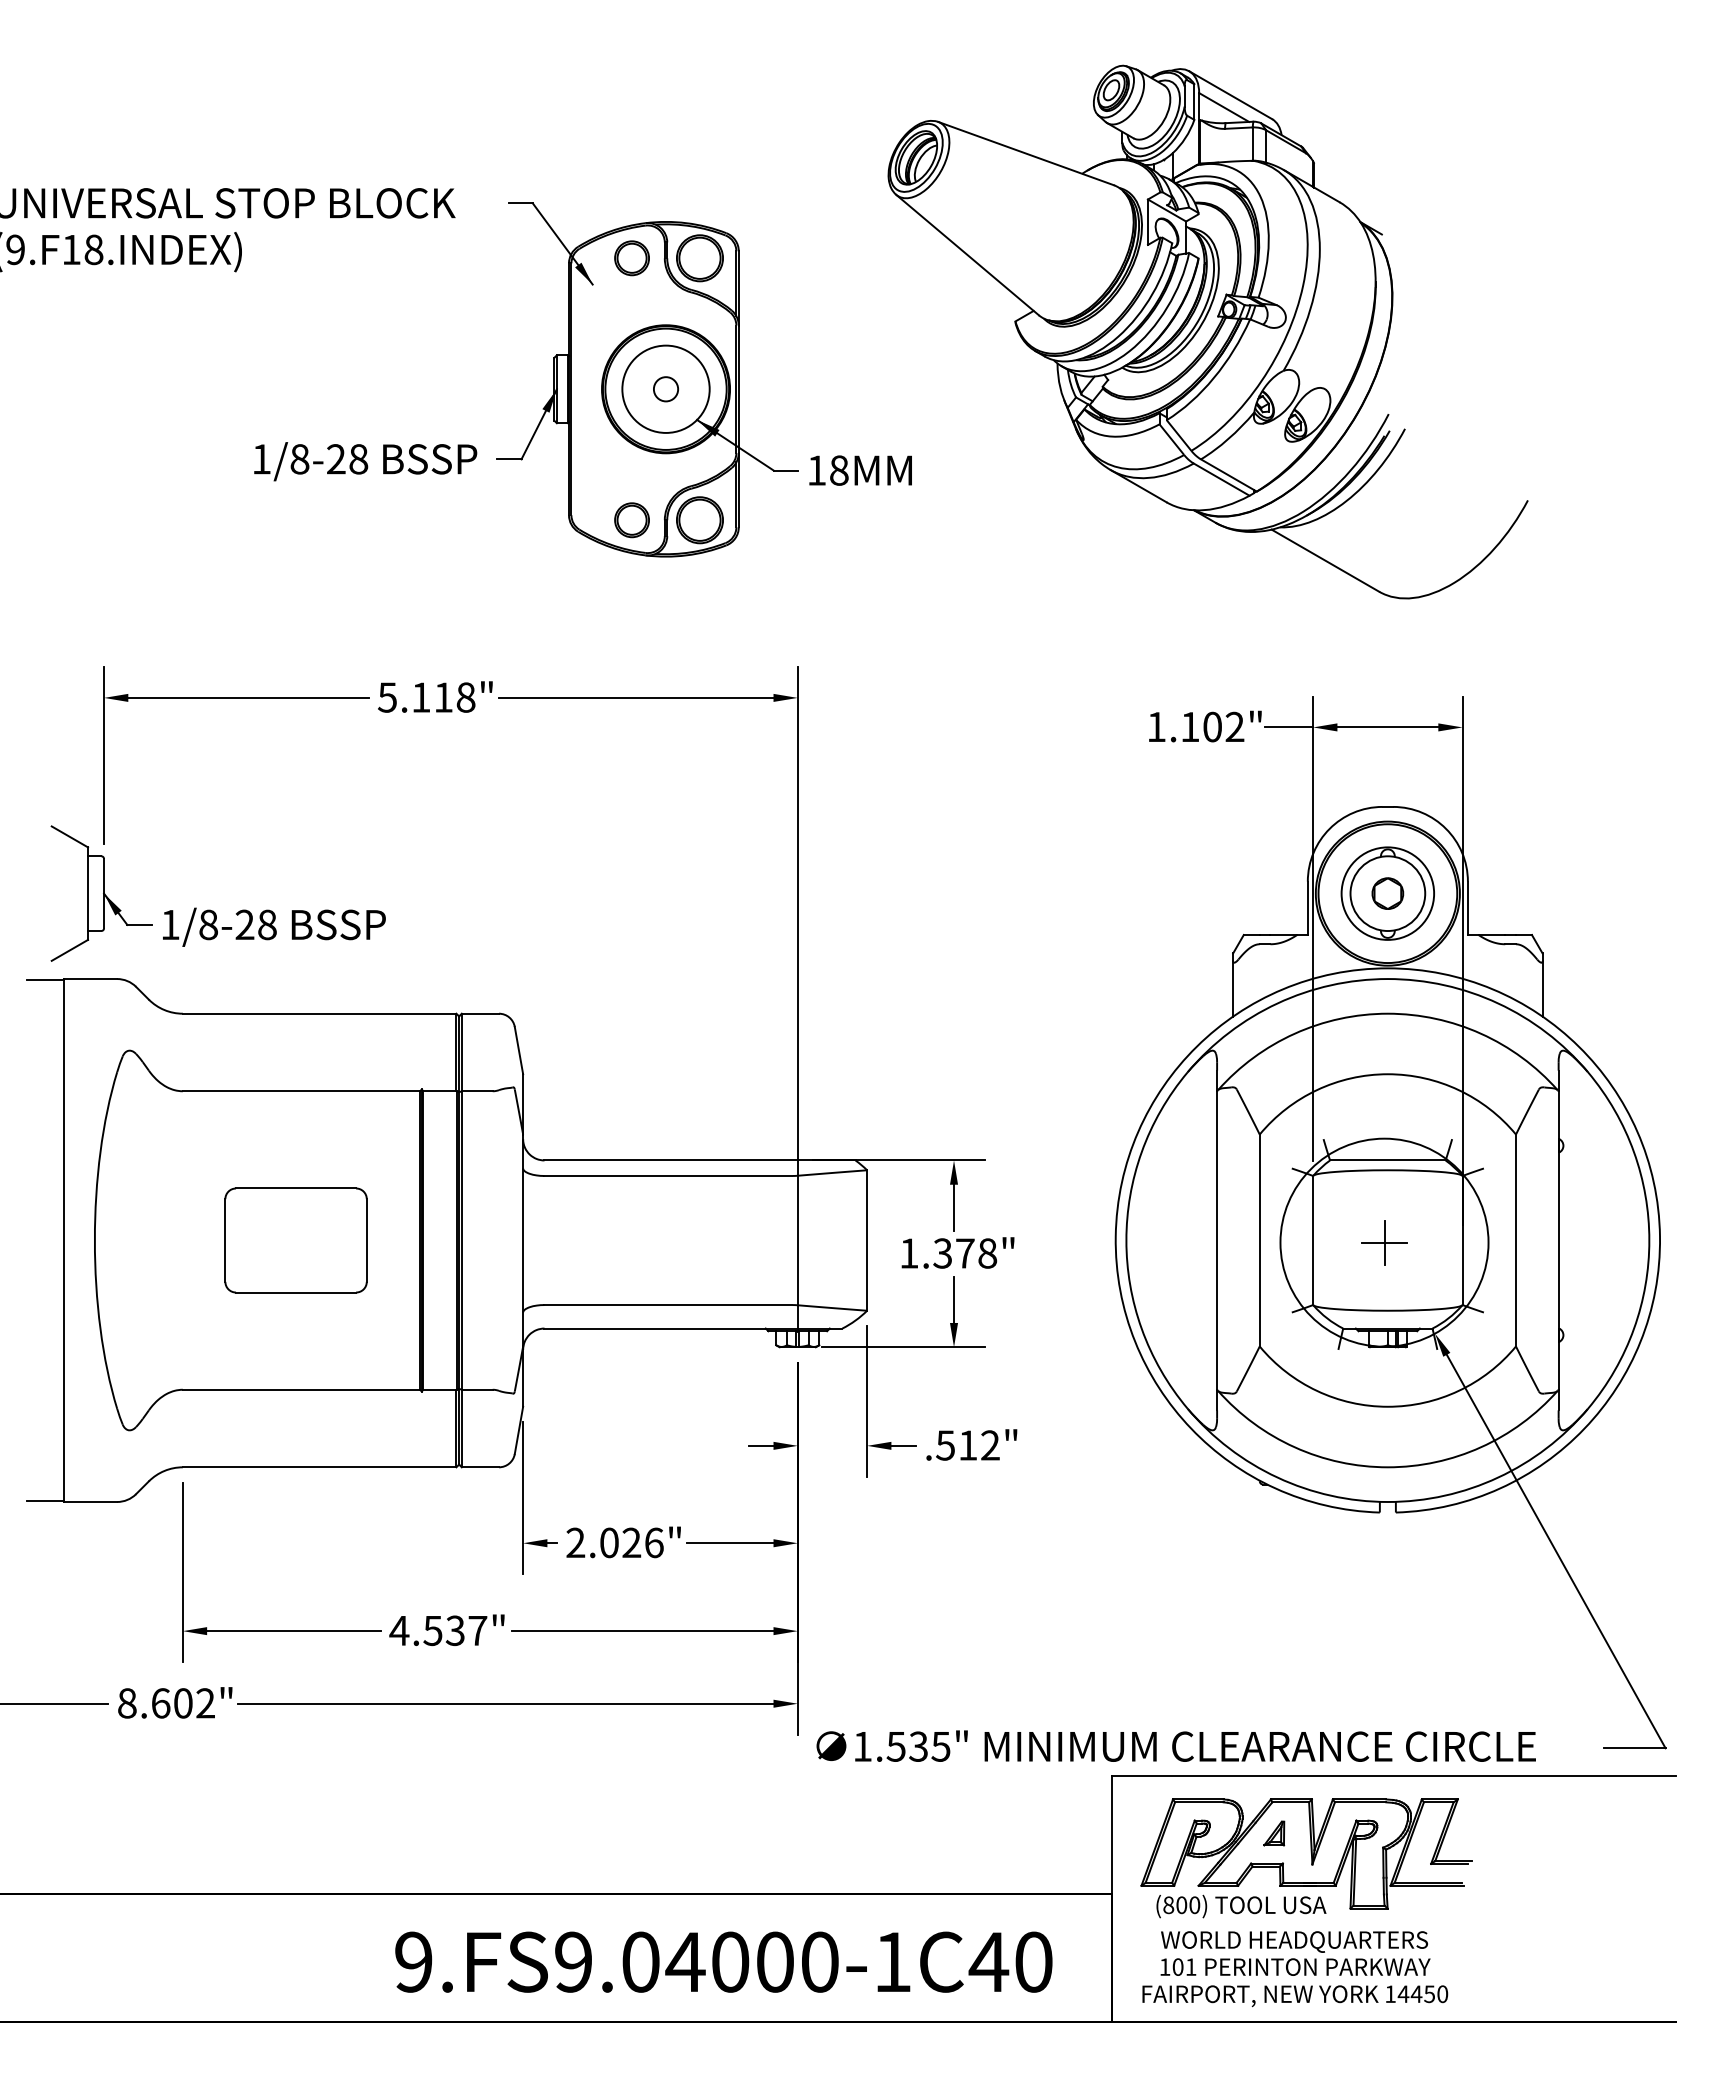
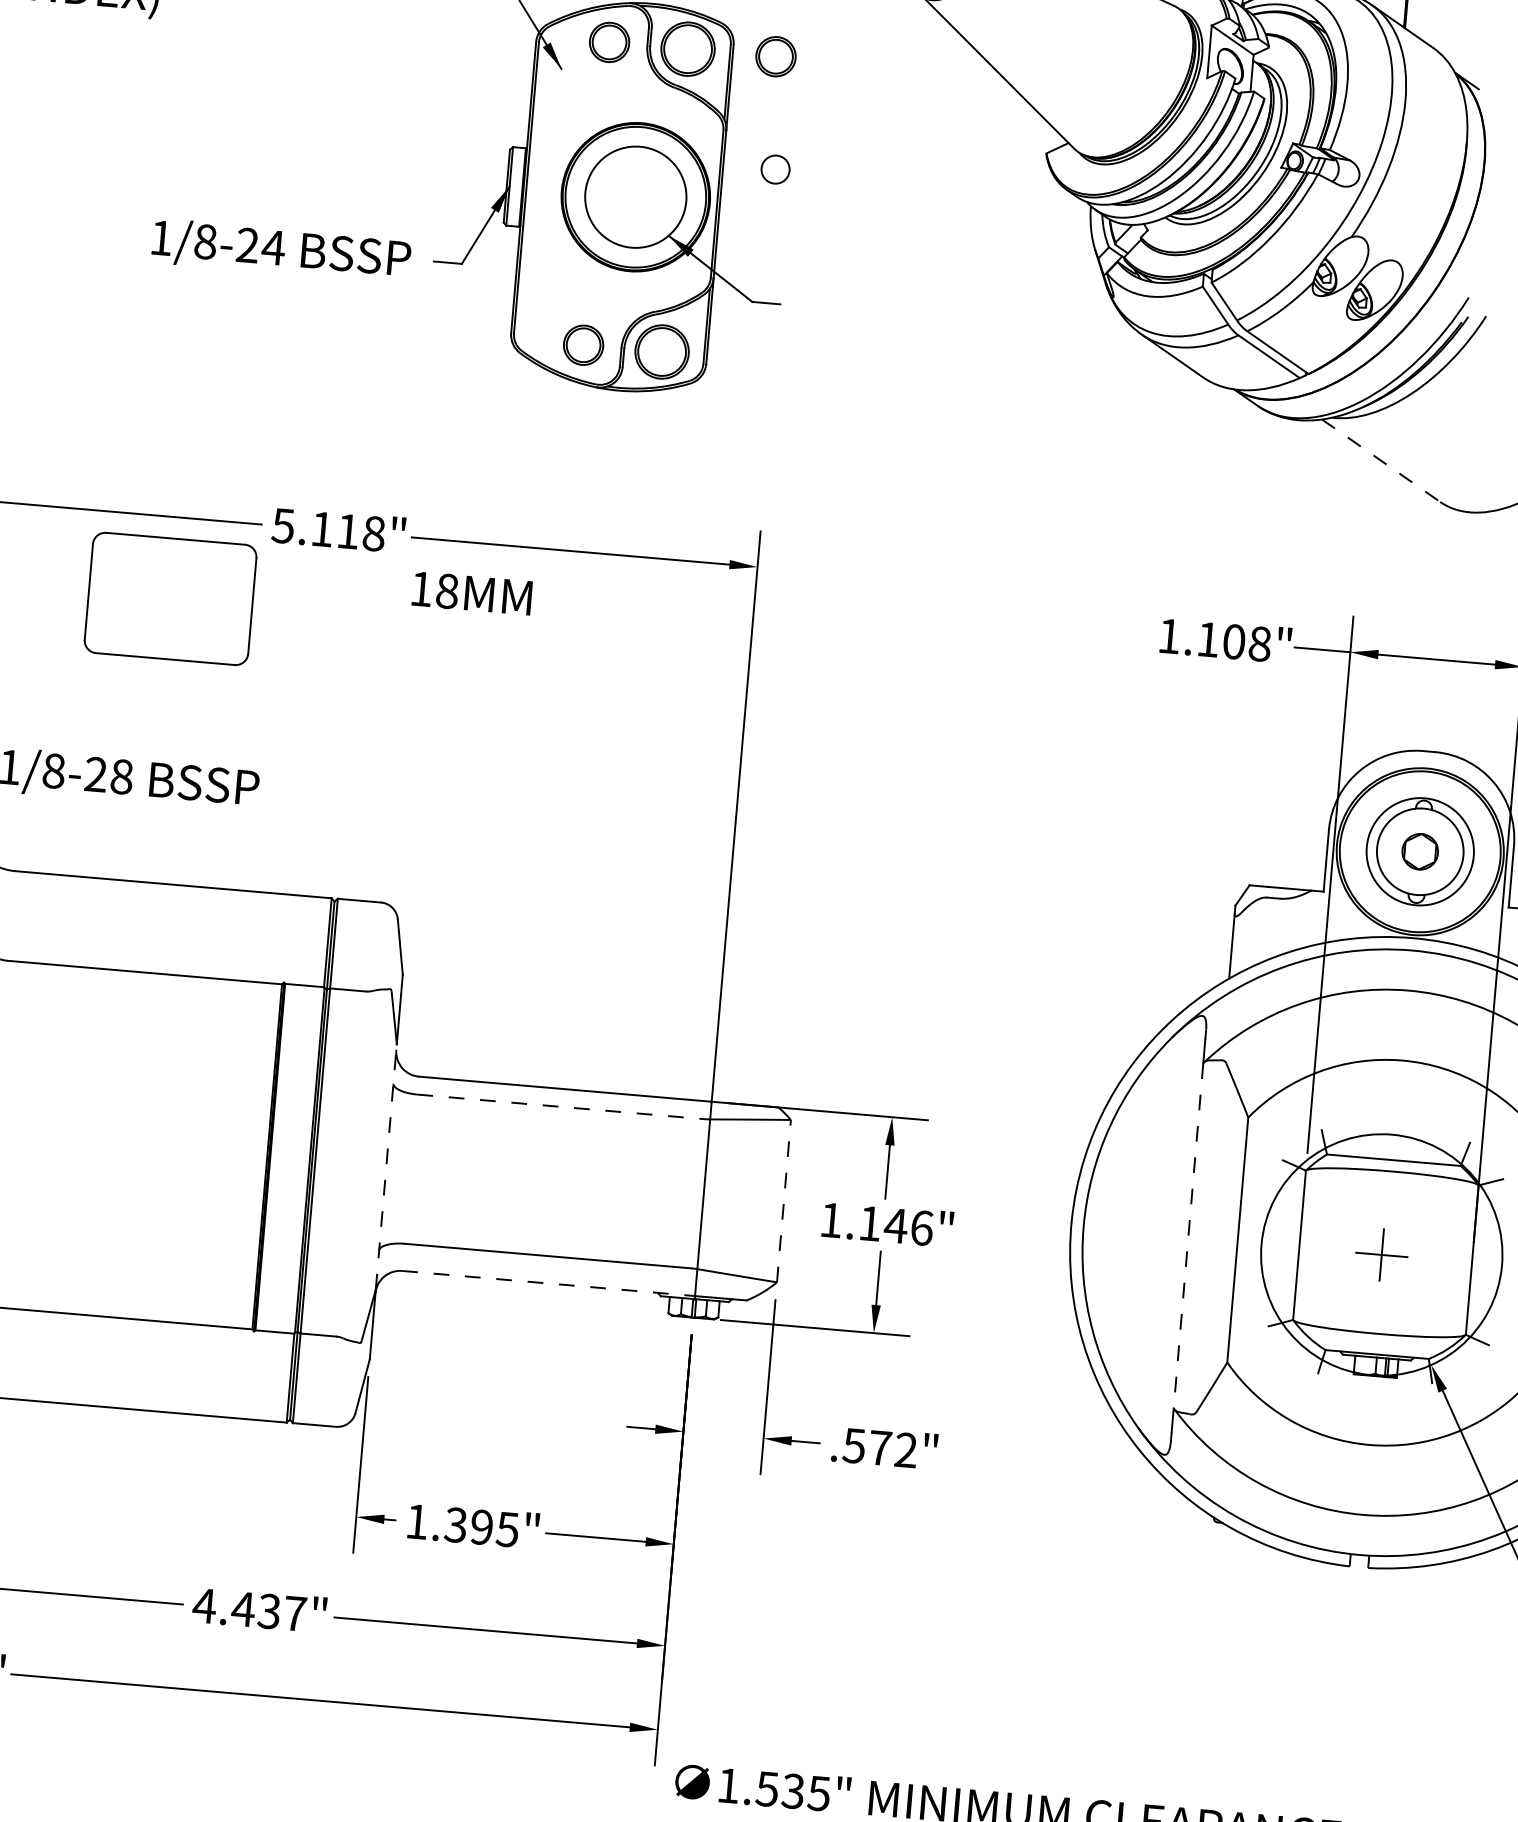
part: (775, 258) -> (775, 56), added
circle: (665, 389) -> (774, 169), moved
text: (358, 459) -> (273, 247), 1/8-28 -> 1/8-24
text: (860, 470) -> (472, 593), moved
line: (1325, 560) -> (1381, 460), solid -> dashed
text: (1234, 726) -> (1259, 643), 1.102" -> 1.108"
line: (668, 1175) -> (560, 1106), solid -> dashed
part: (295, 1240) -> (169, 598), moved
line: (523, 1240) -> (386, 1167), solid -> dashed
line: (867, 1240) -> (784, 1201), solid -> dashed
line: (1217, 1241) -> (1188, 1237), solid -> dashed
text: (965, 1253) -> (896, 1225), 1.378" -> 1.146"
line: (671, 1328) -> (549, 1283), solid -> dashed
text: (968, 1445) -> (880, 1448), .512" -> .572"
text: (614, 1542) -> (461, 1525), 2.026" -> 1.395"
text: (432, 1631) -> (242, 1610), 4.537" -> 4.437"

